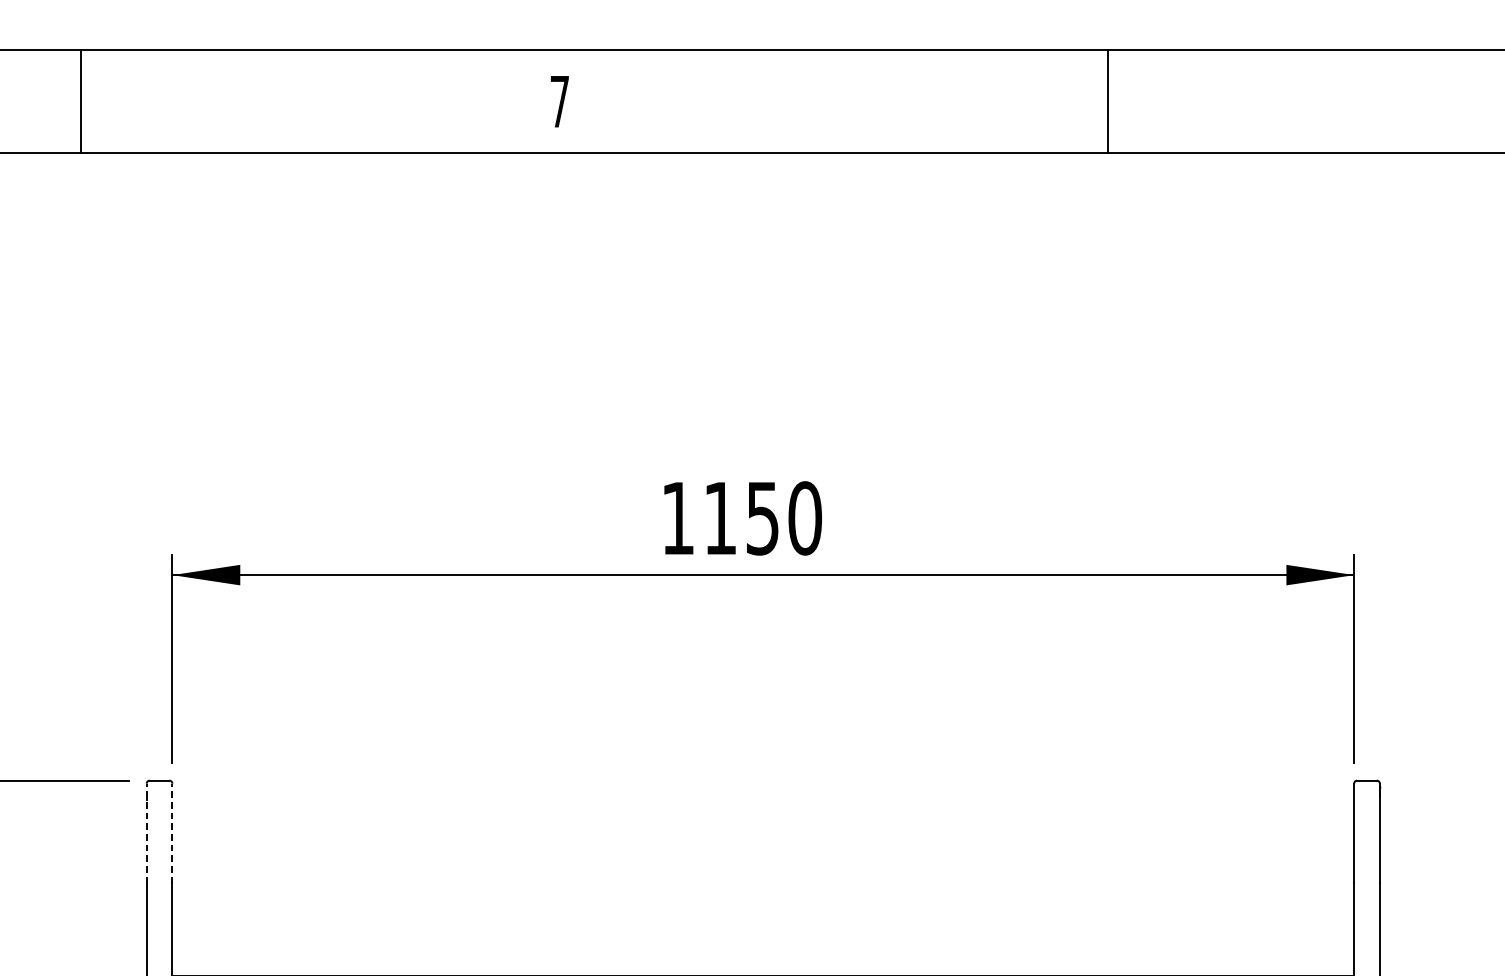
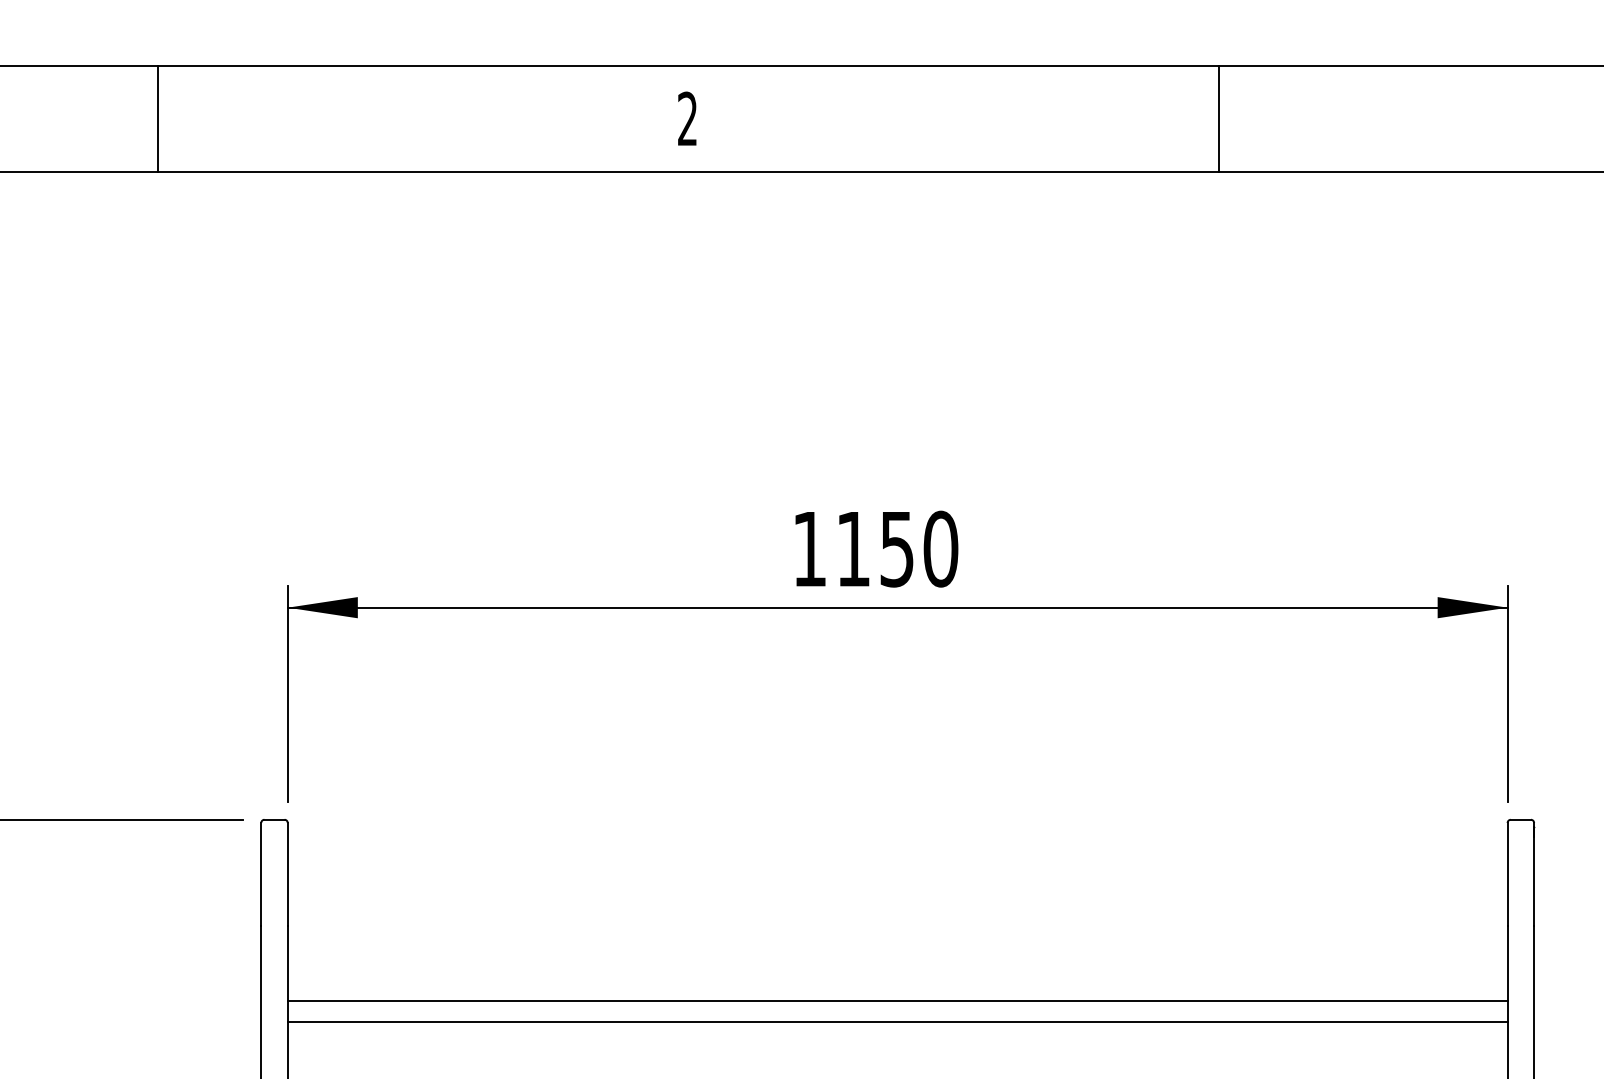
line: (81, 101) -> (157, 118), moved
text: (559, 101) -> (687, 118), 7 -> 2
line: (1108, 101) -> (1218, 118), moved
line: (146, 832) -> (261, 873), dashed -> solid
line: (172, 832) -> (287, 873), dashed -> solid
line: (763, 955) -> (897, 1000), added

